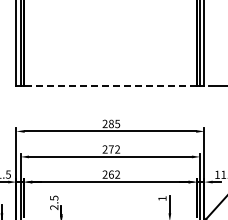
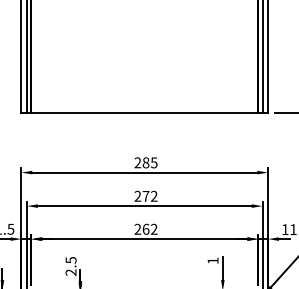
line: (109, 86) -> (143, 113), dashed -> solid

